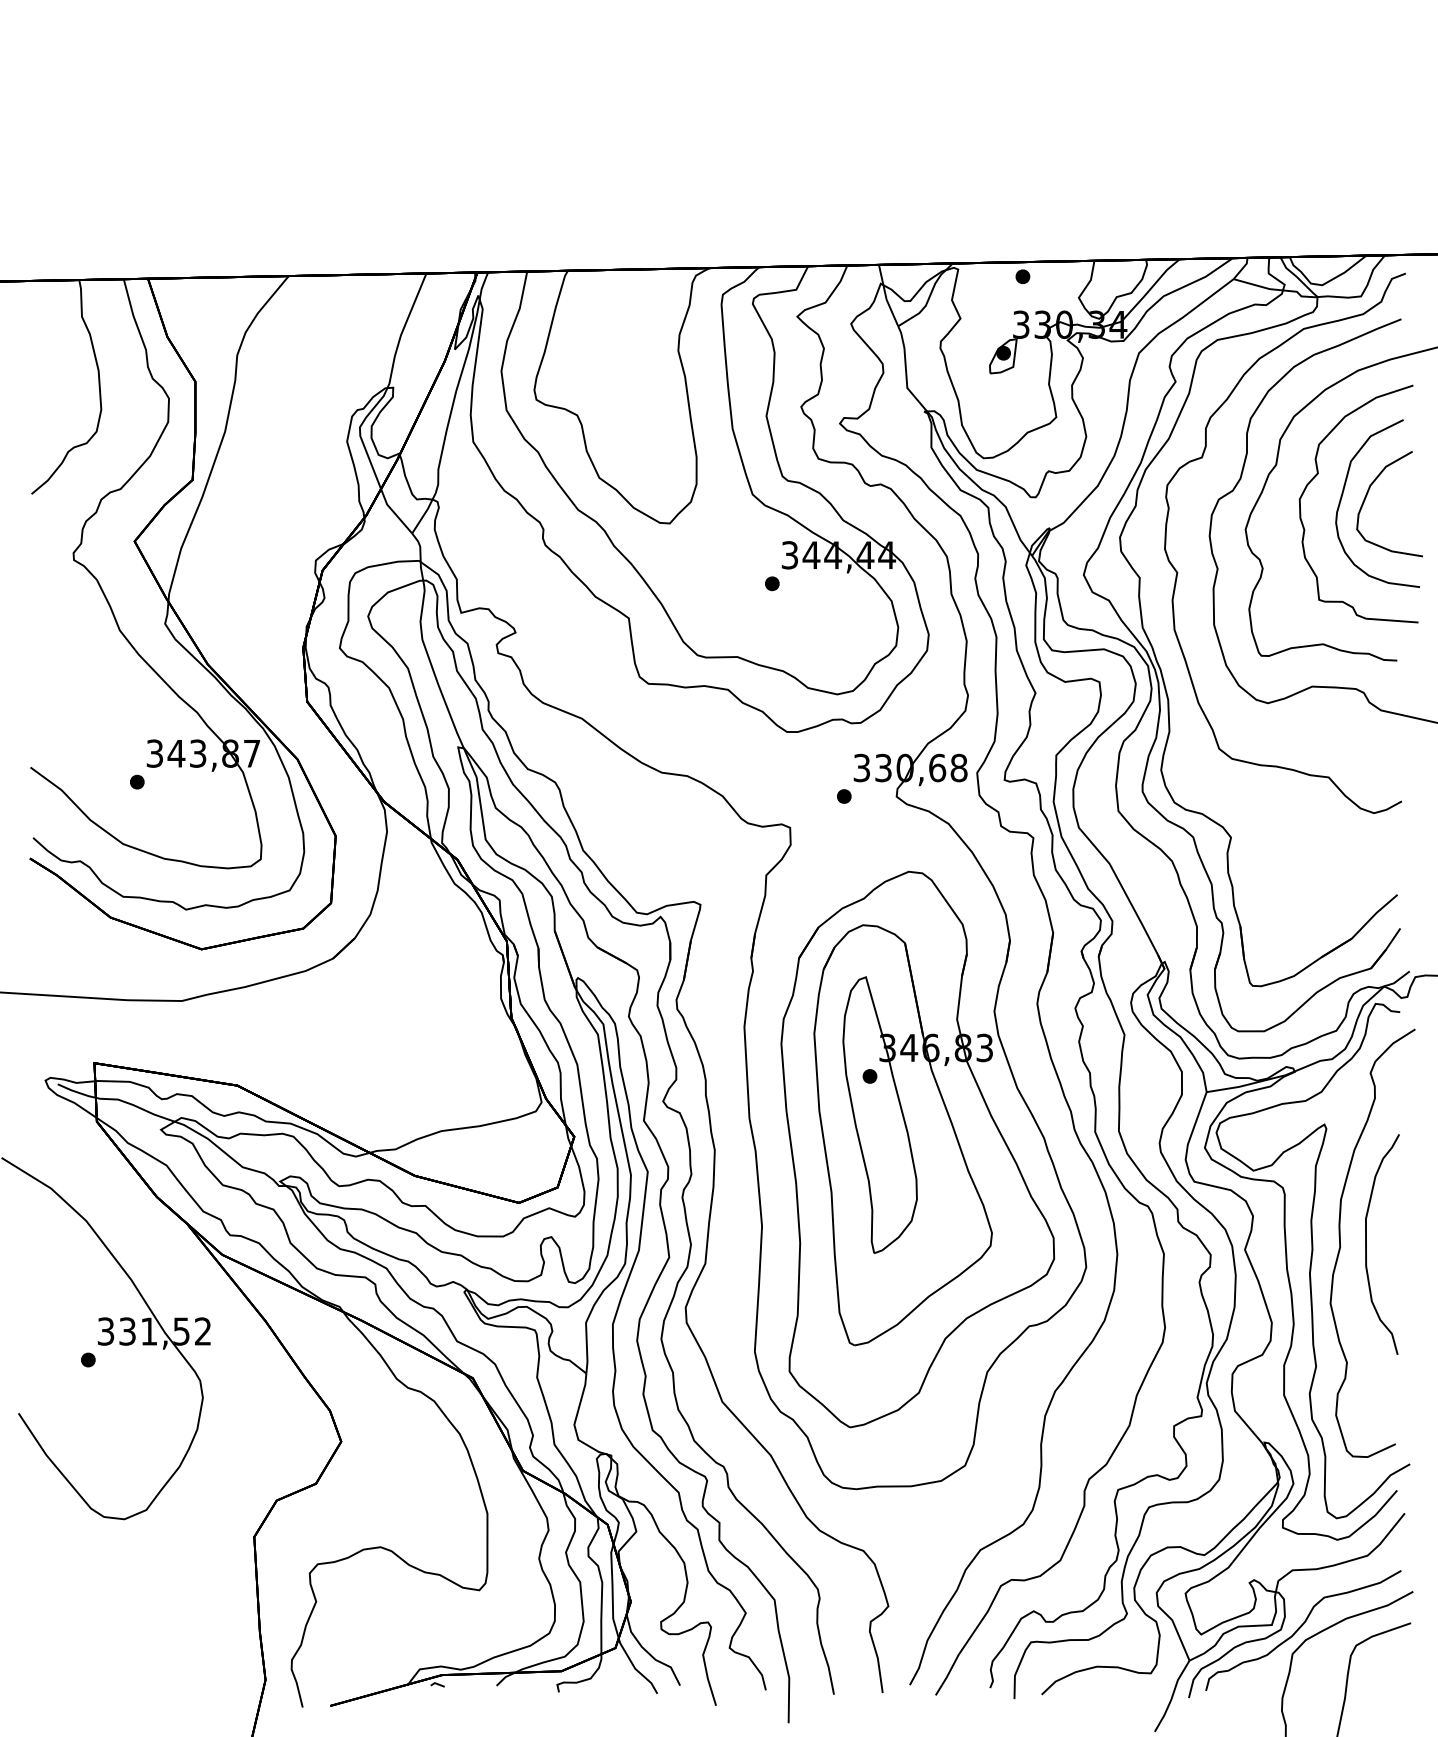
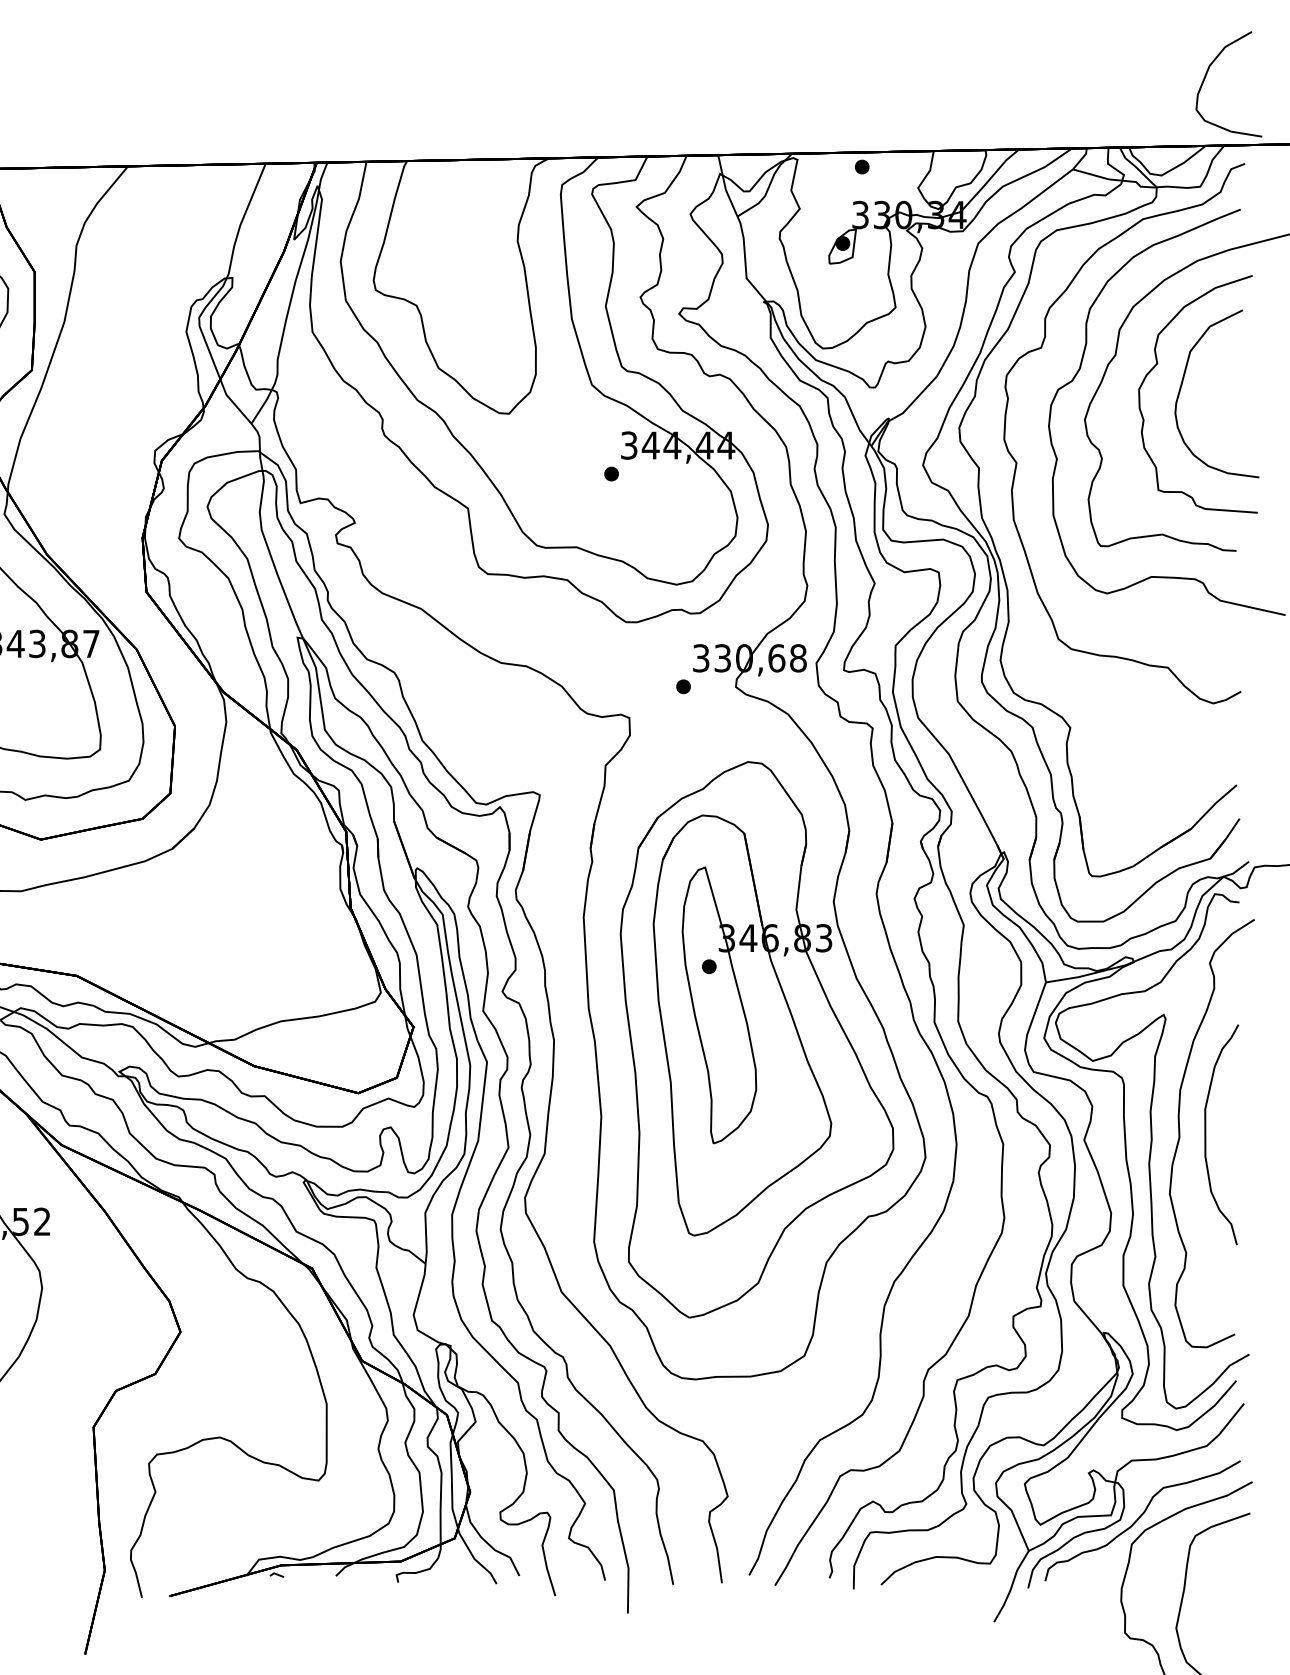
part: (1368, 493) -> (1207, 73), moved

